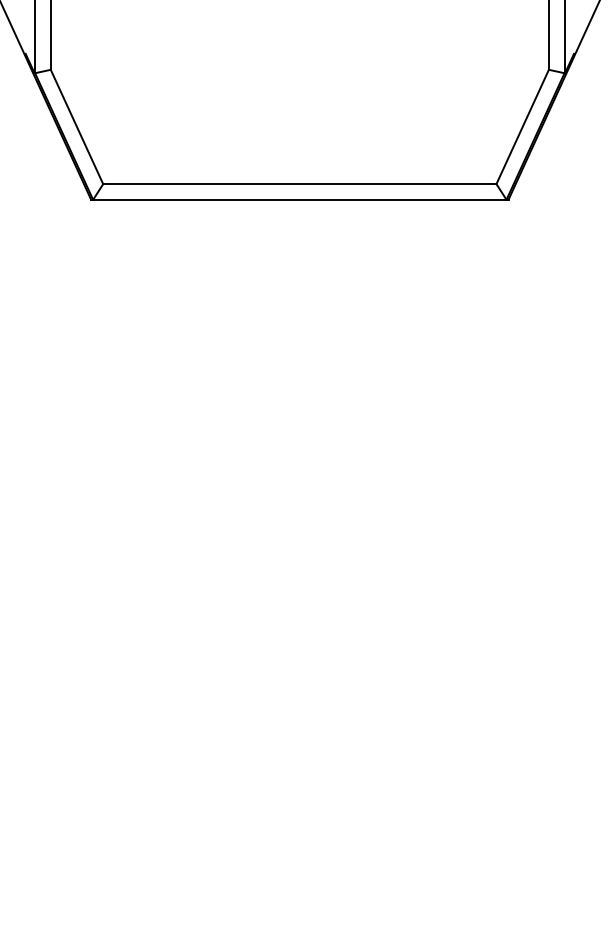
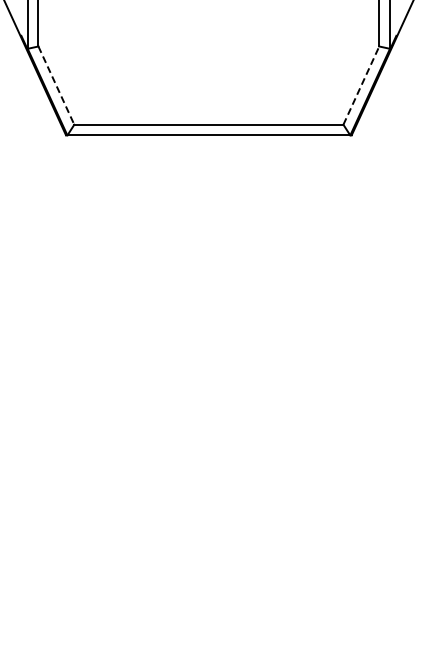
line: (522, 126) -> (361, 85), solid -> dashed
line: (77, 128) -> (56, 86), solid -> dashed

